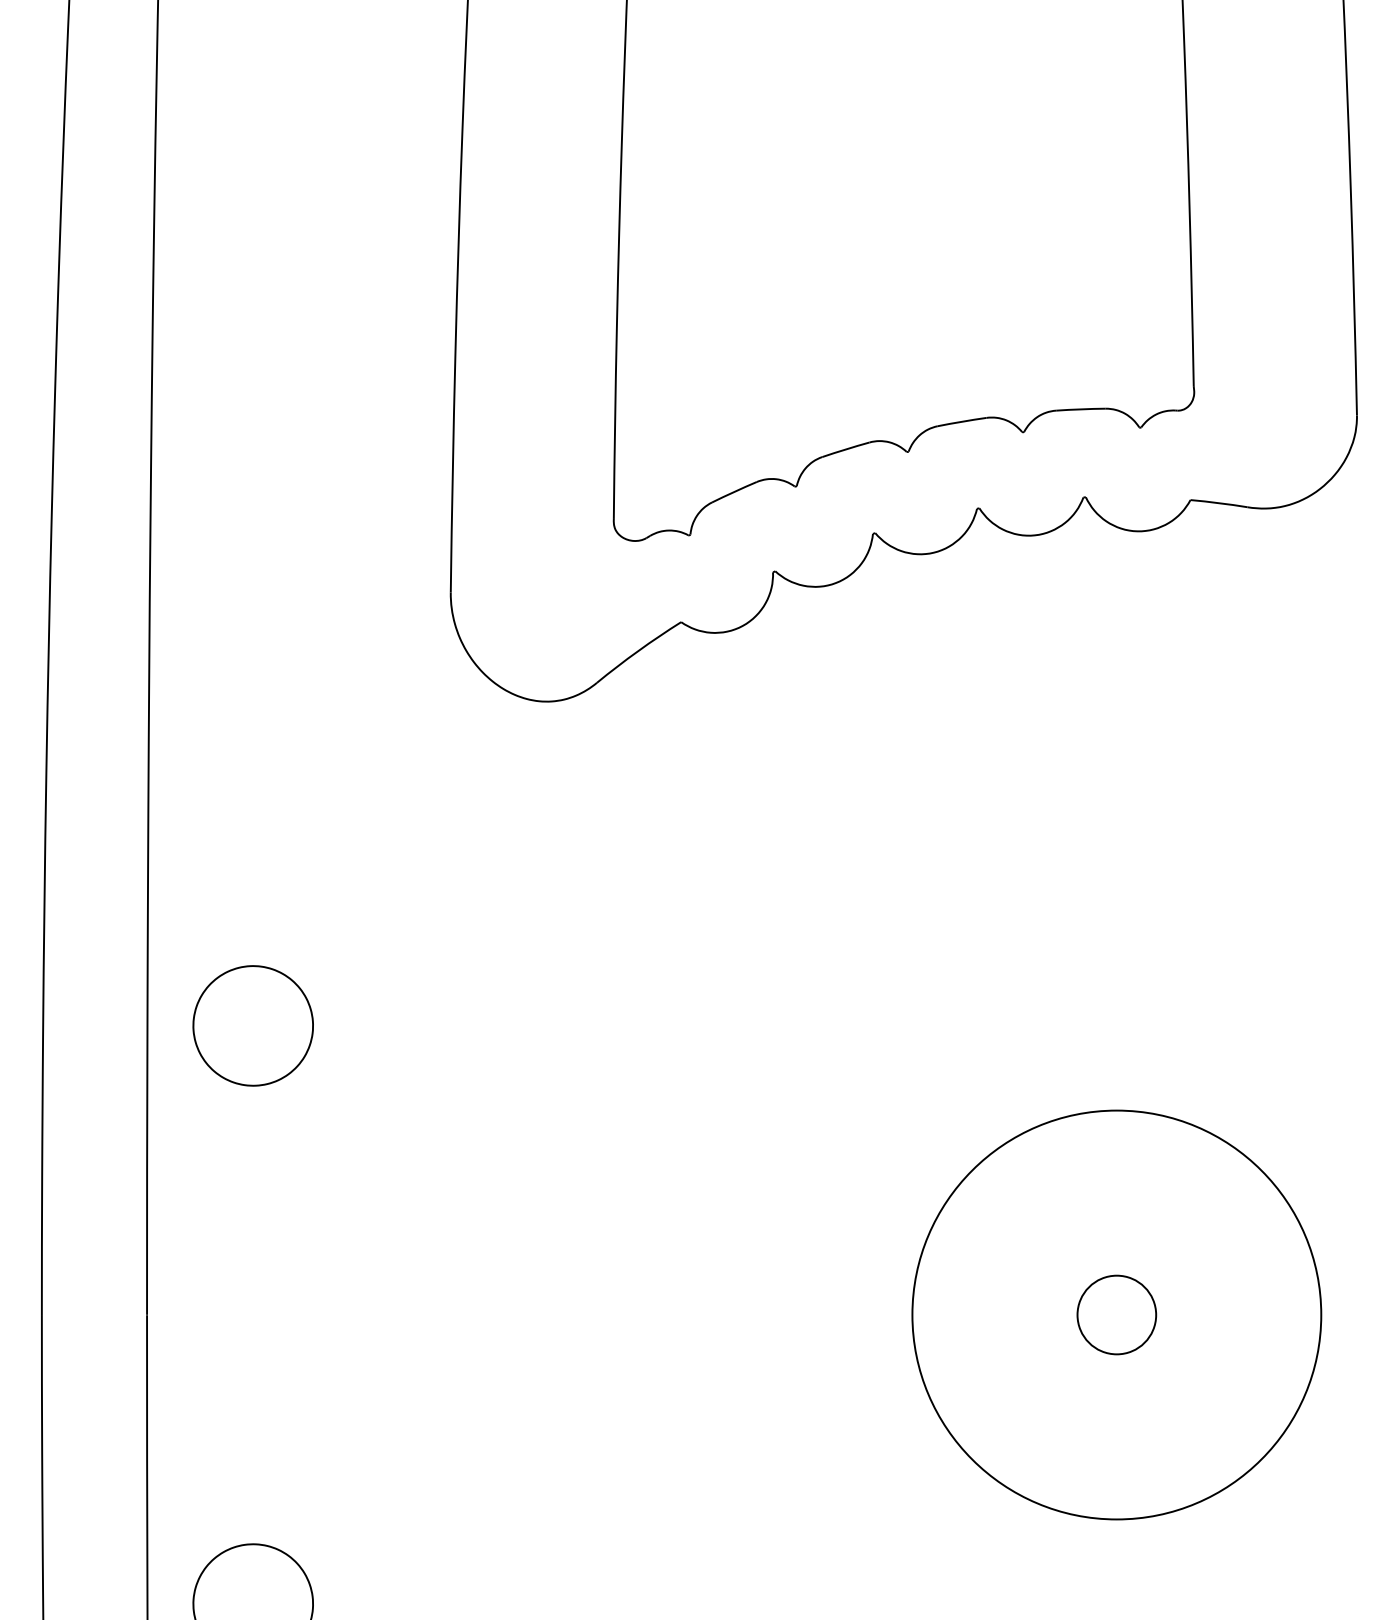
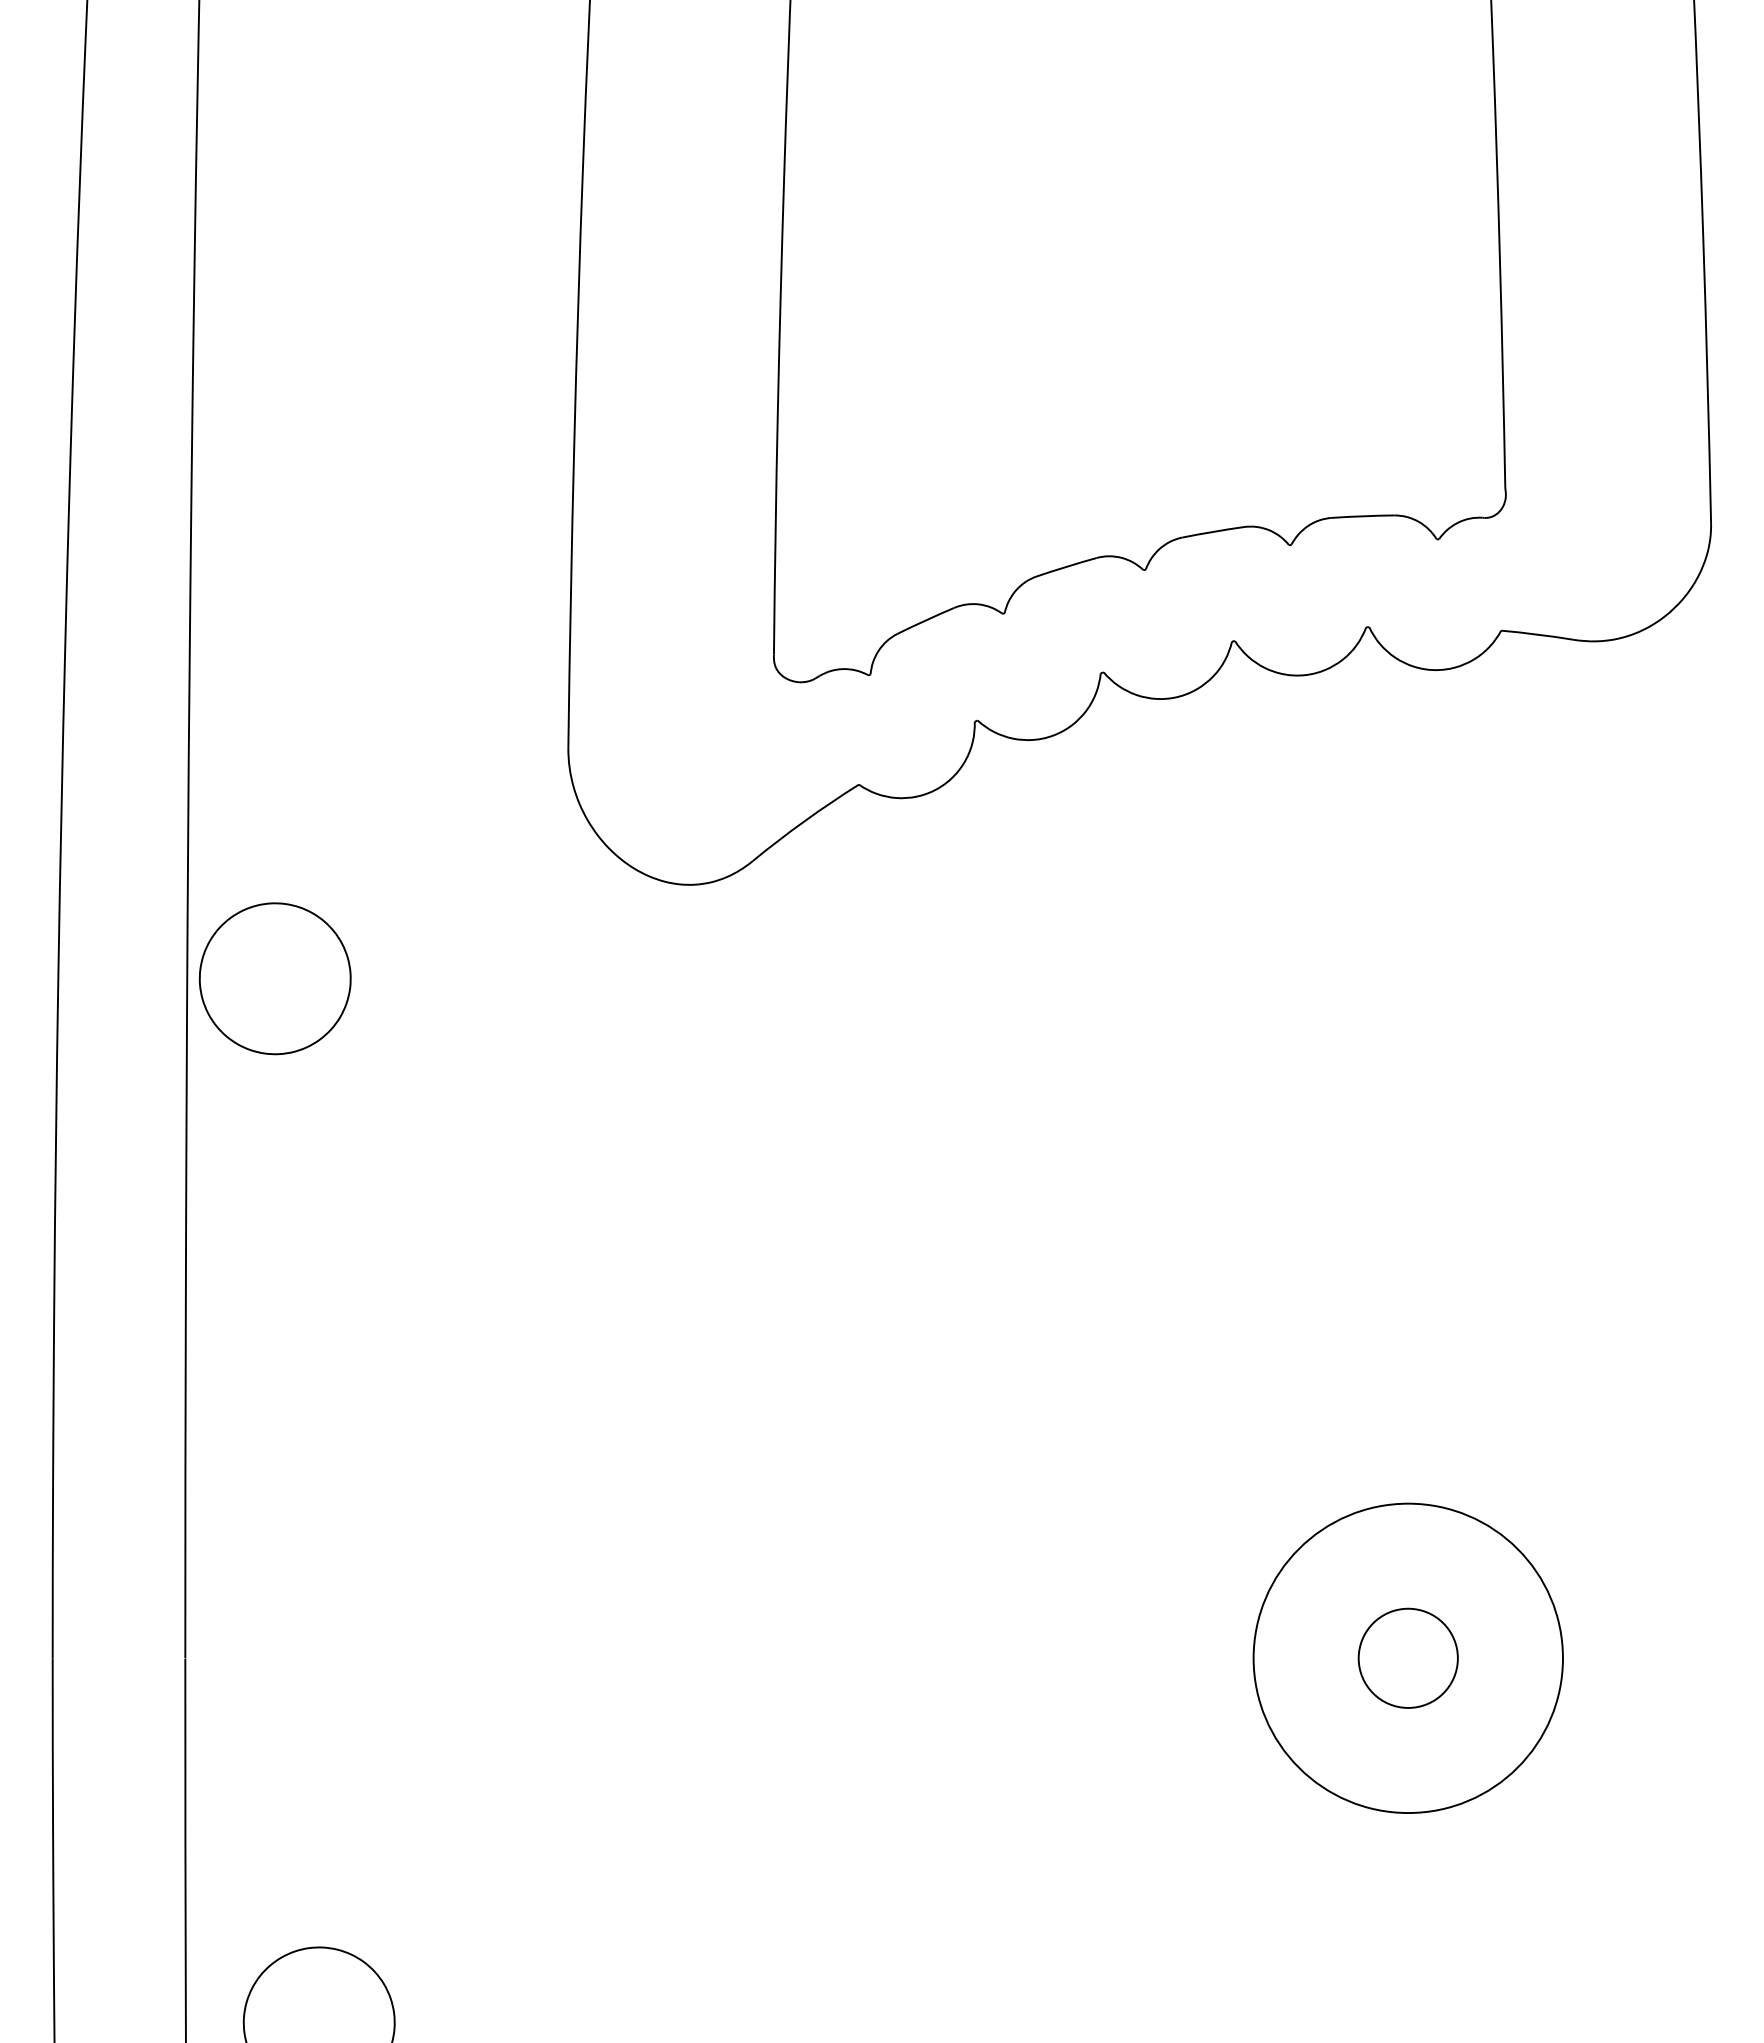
part: (252, 1025) -> (274, 978), moved
circle: (1117, 1315) -> (1408, 1658), size x0.6

